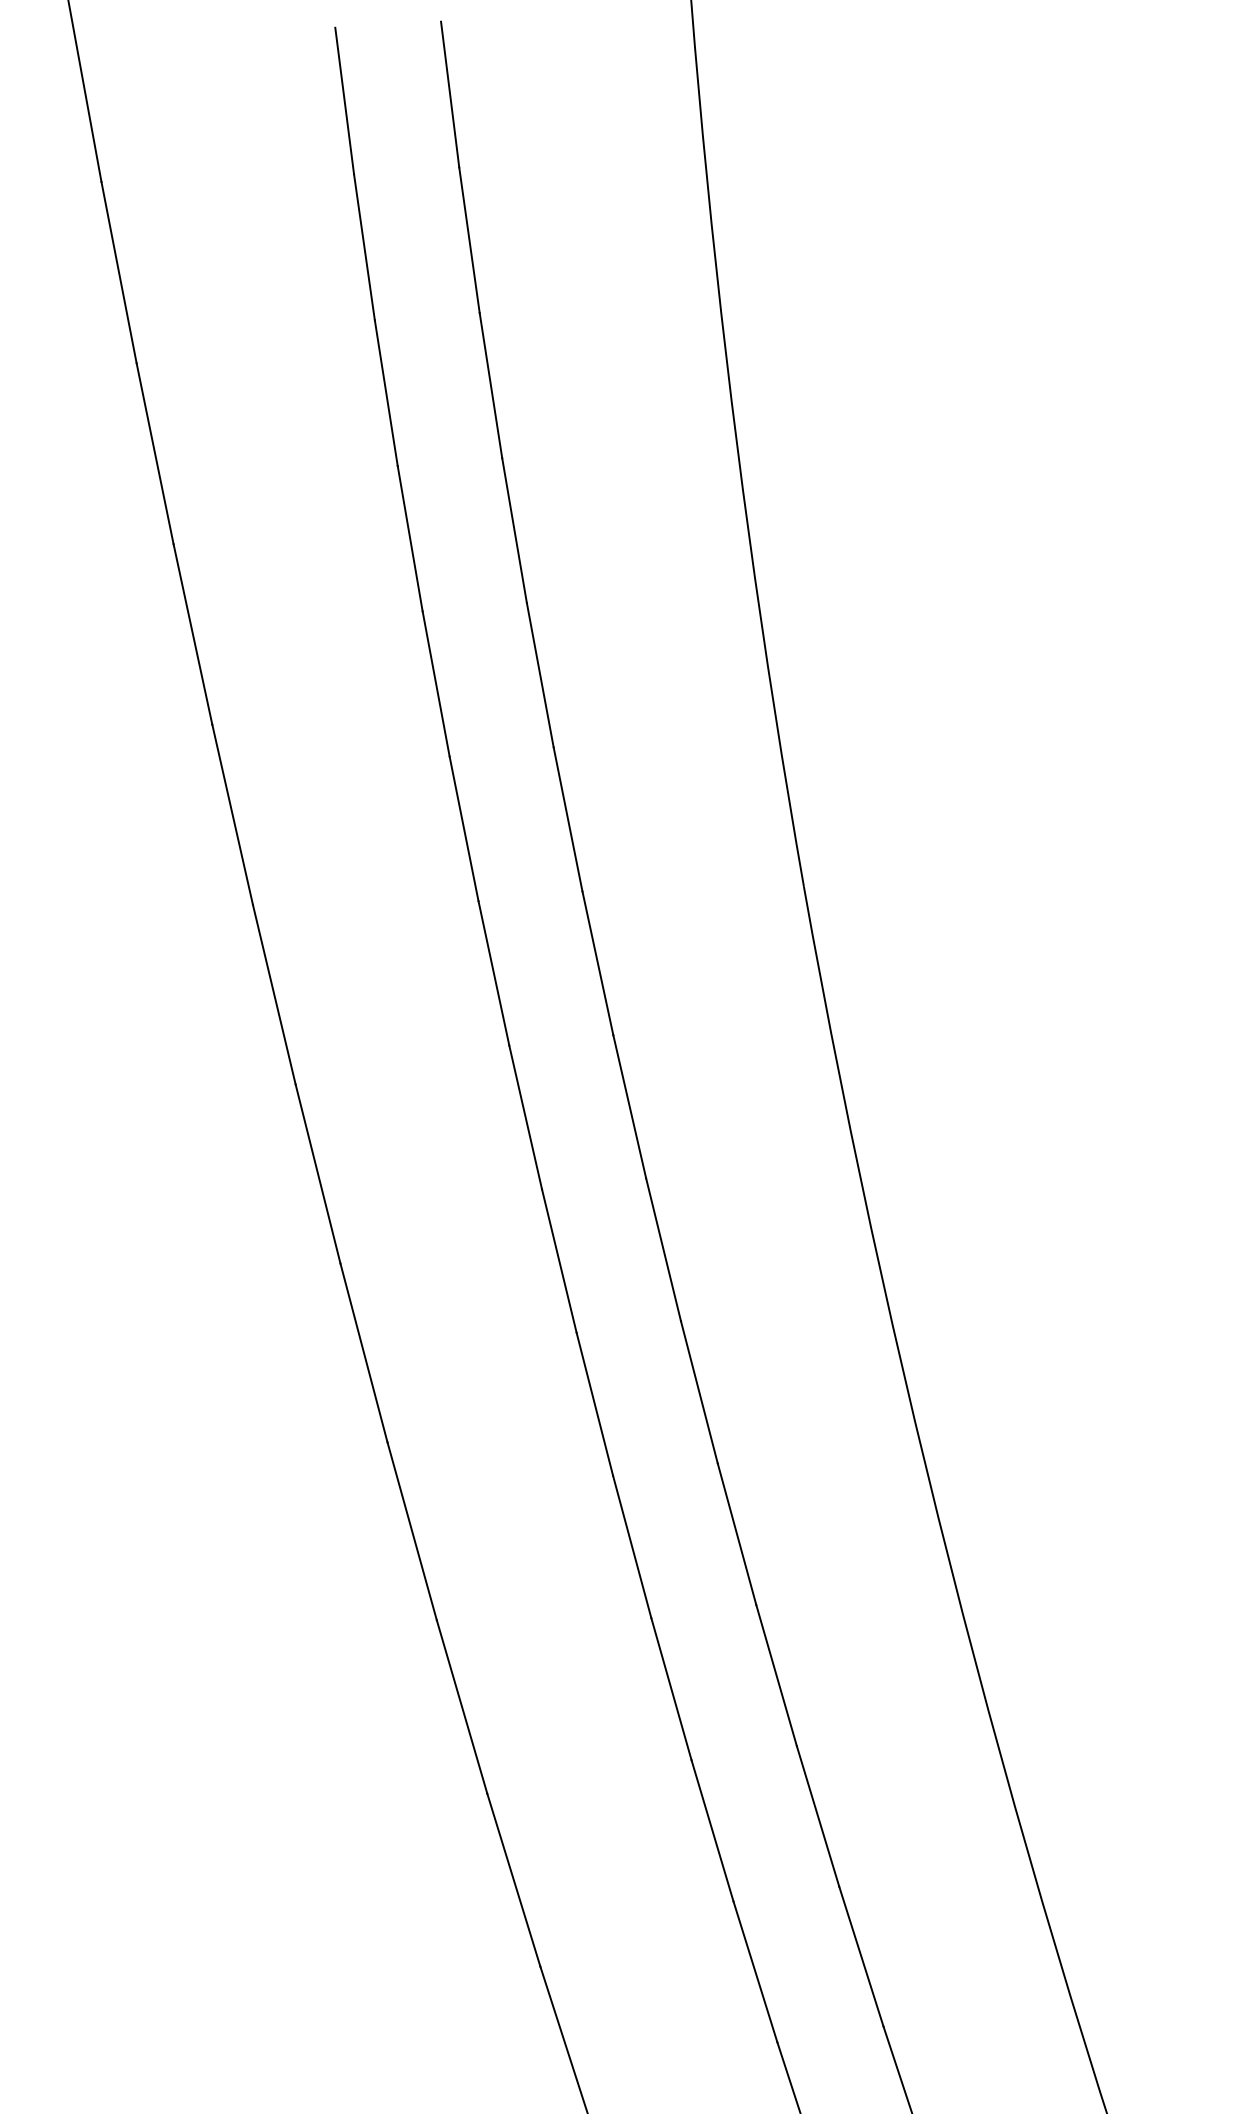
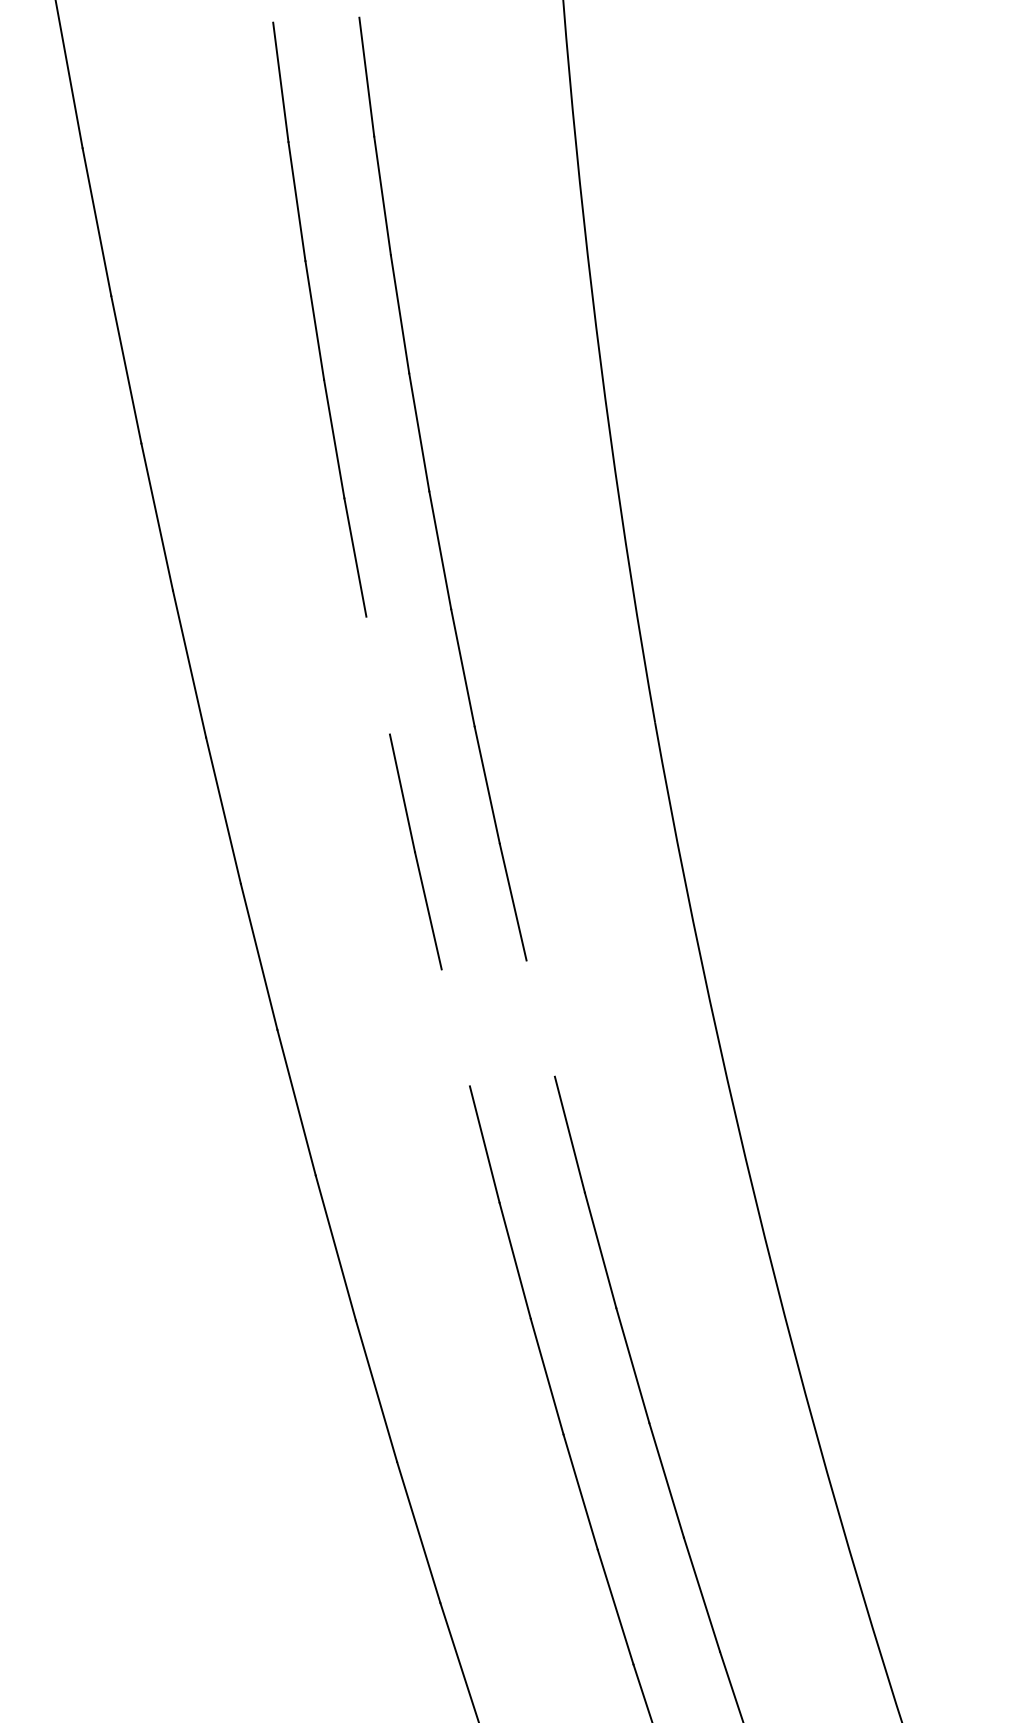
line: (463, 828) -> (377, 675), removed
line: (663, 1249) -> (540, 1018), removed
line: (558, 1260) -> (455, 1027), removed

